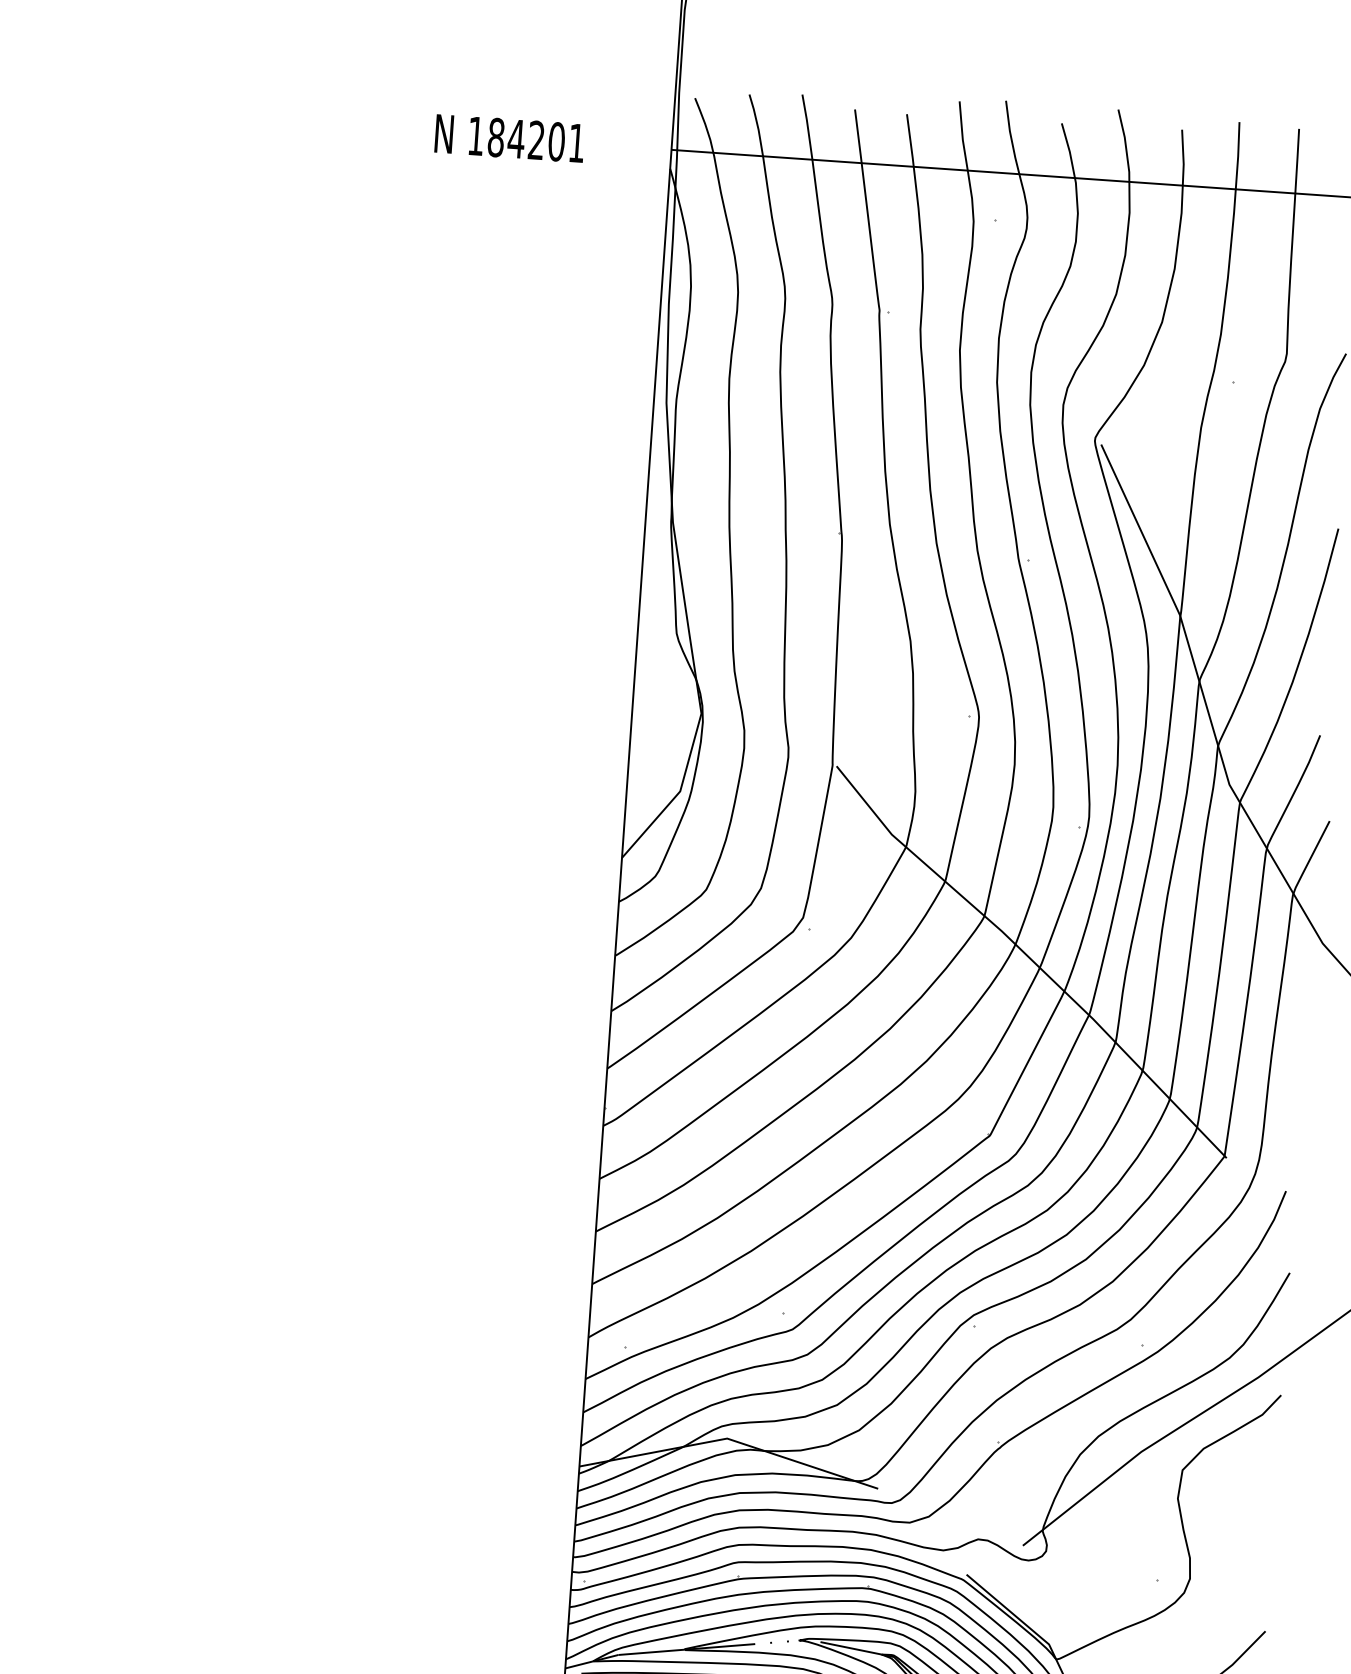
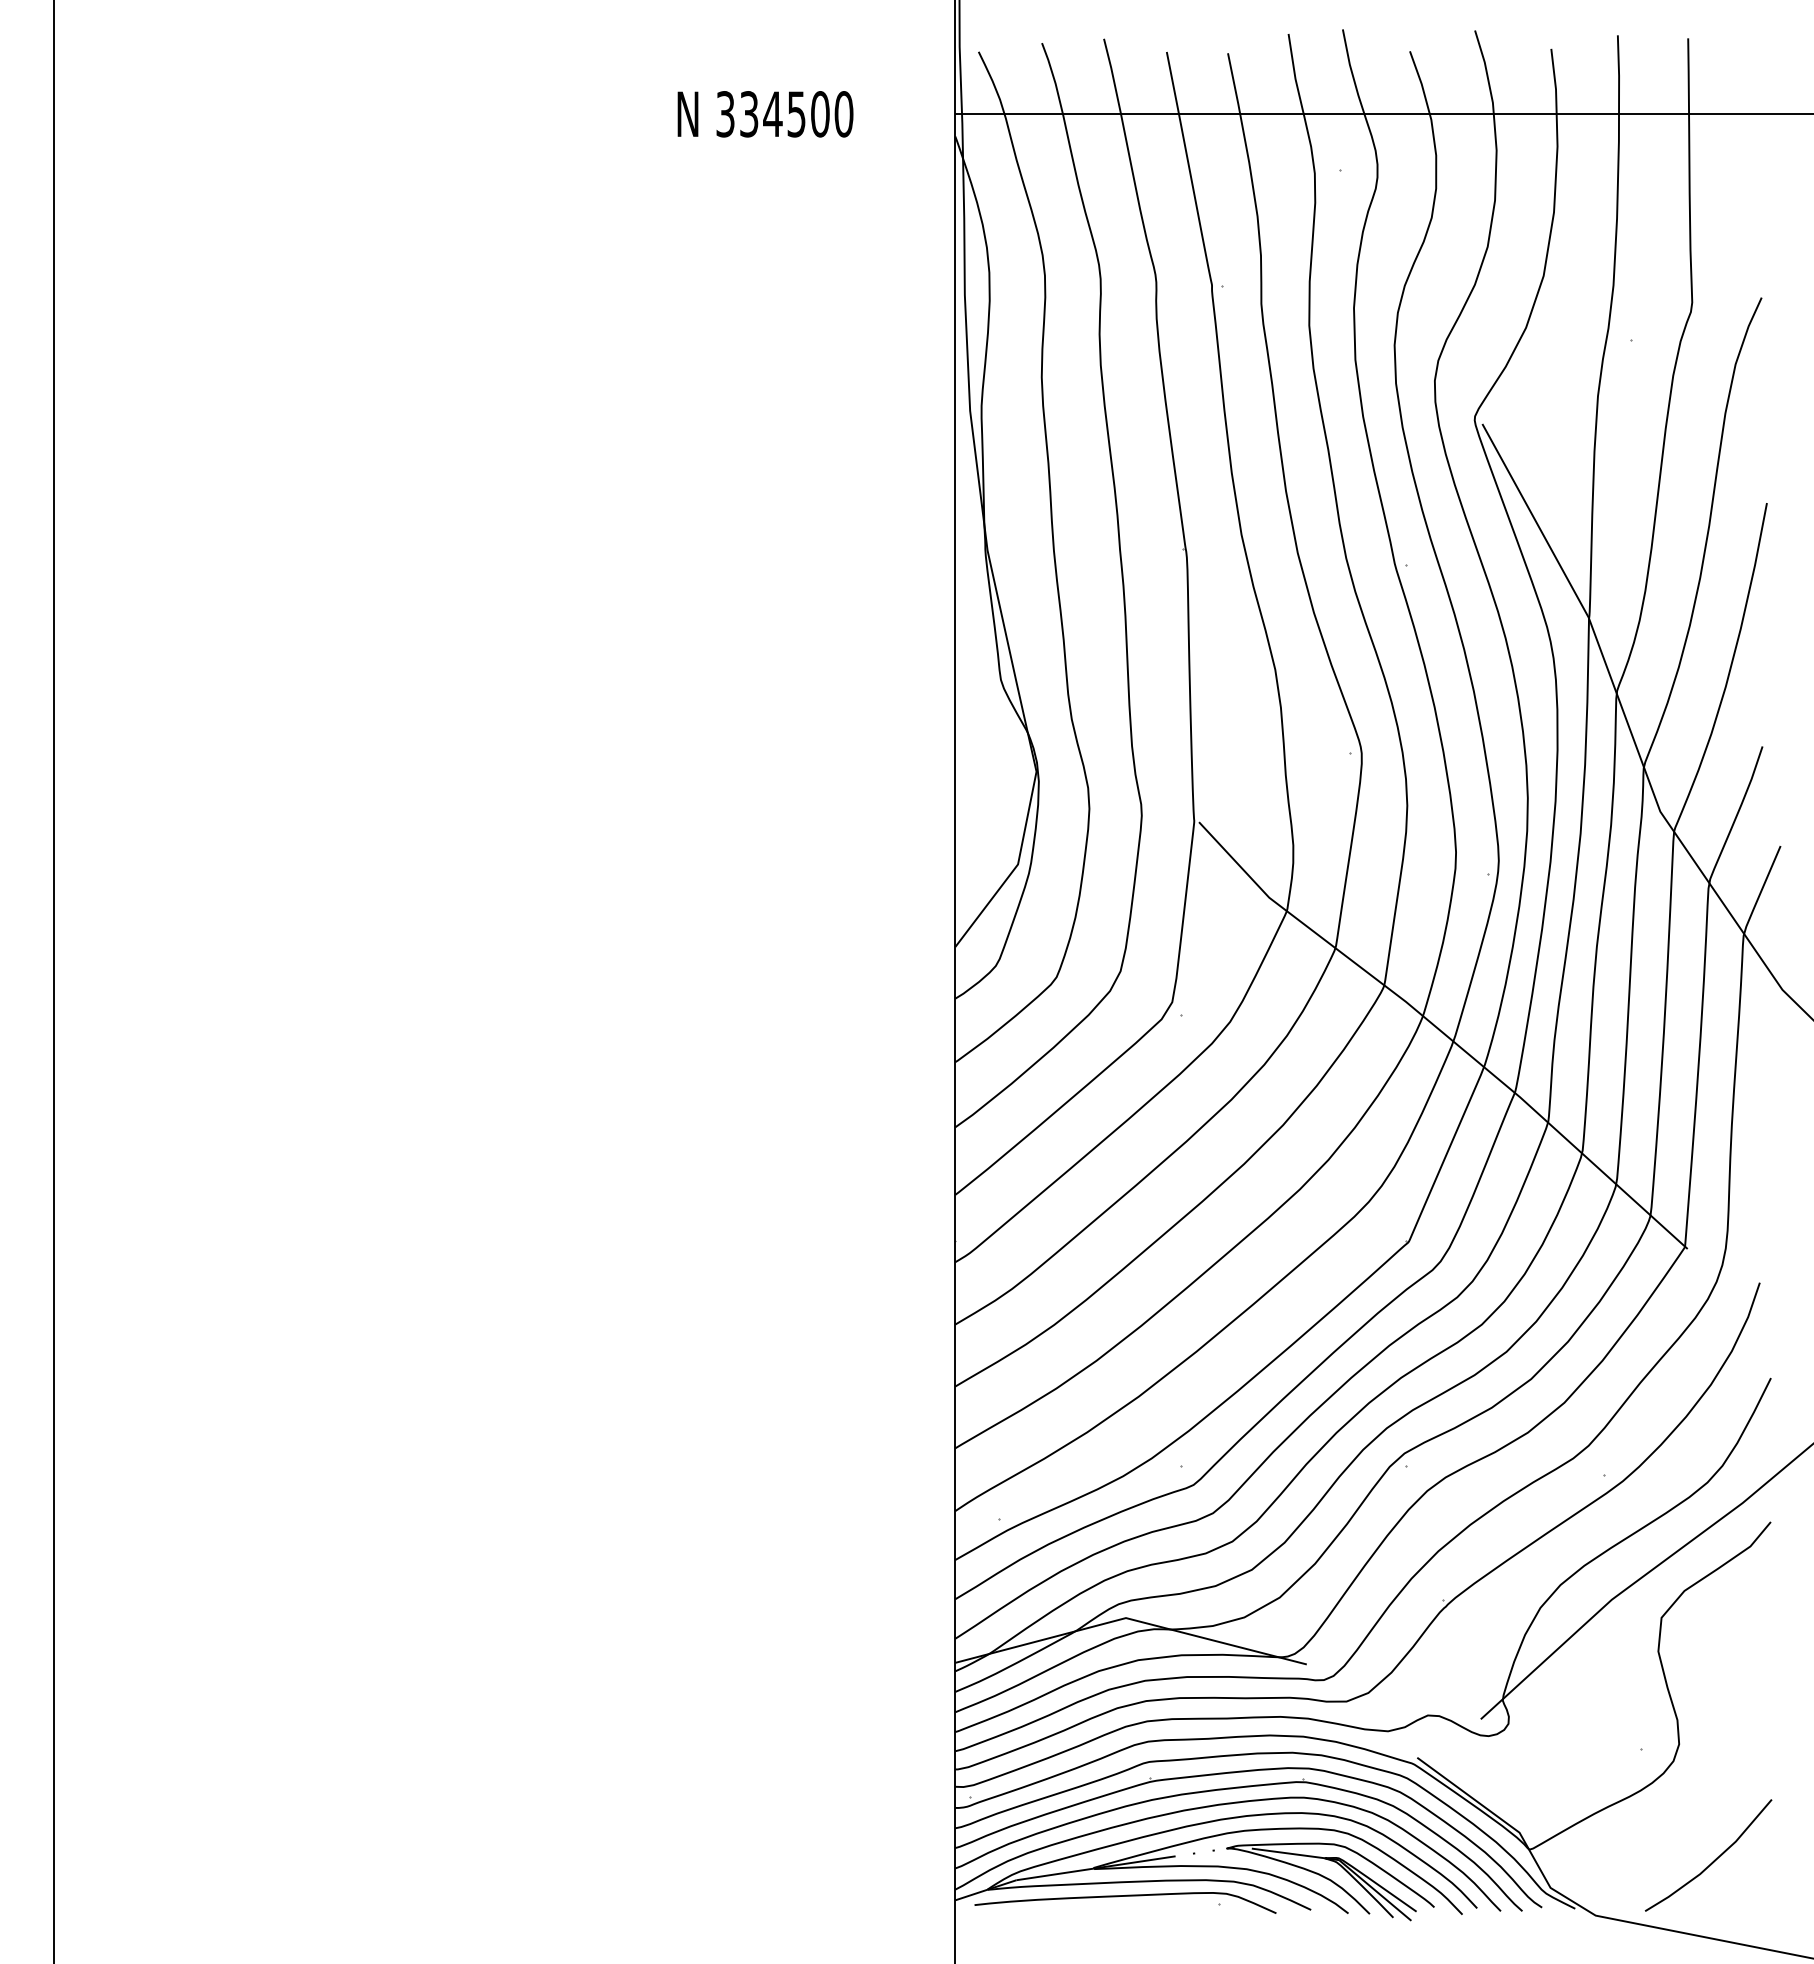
text: (526, 139) -> (784, 114), 184201 -> 334500

